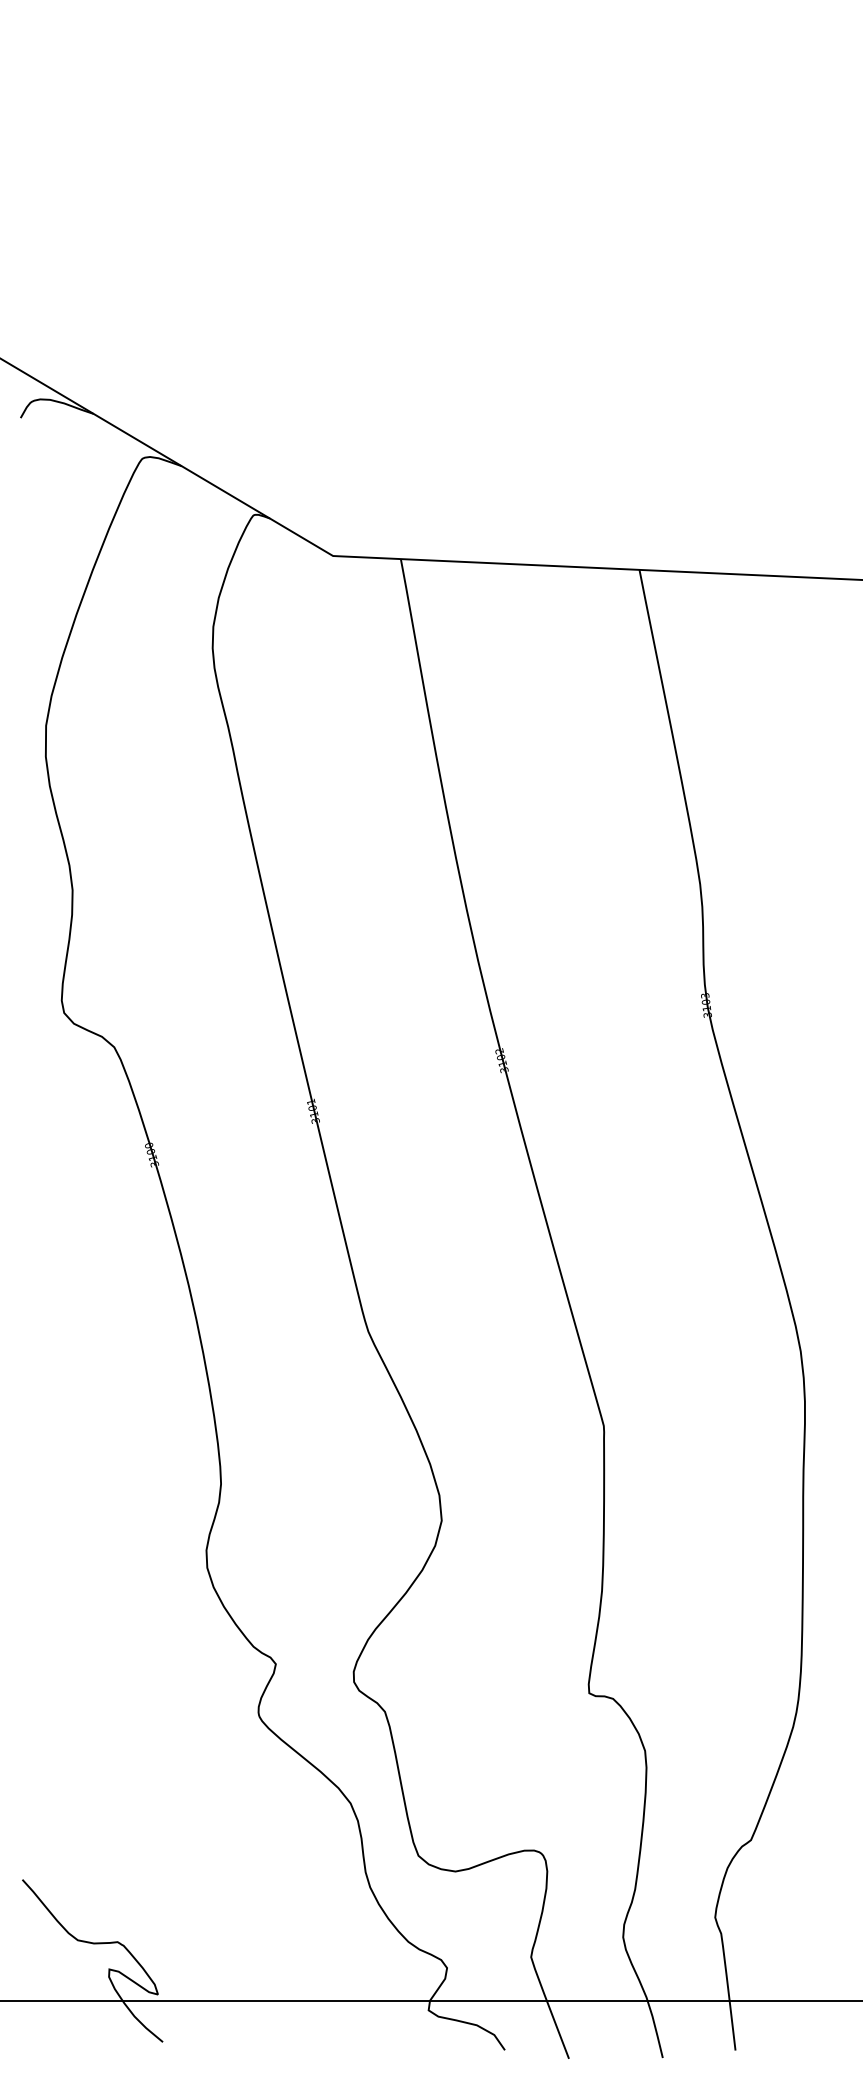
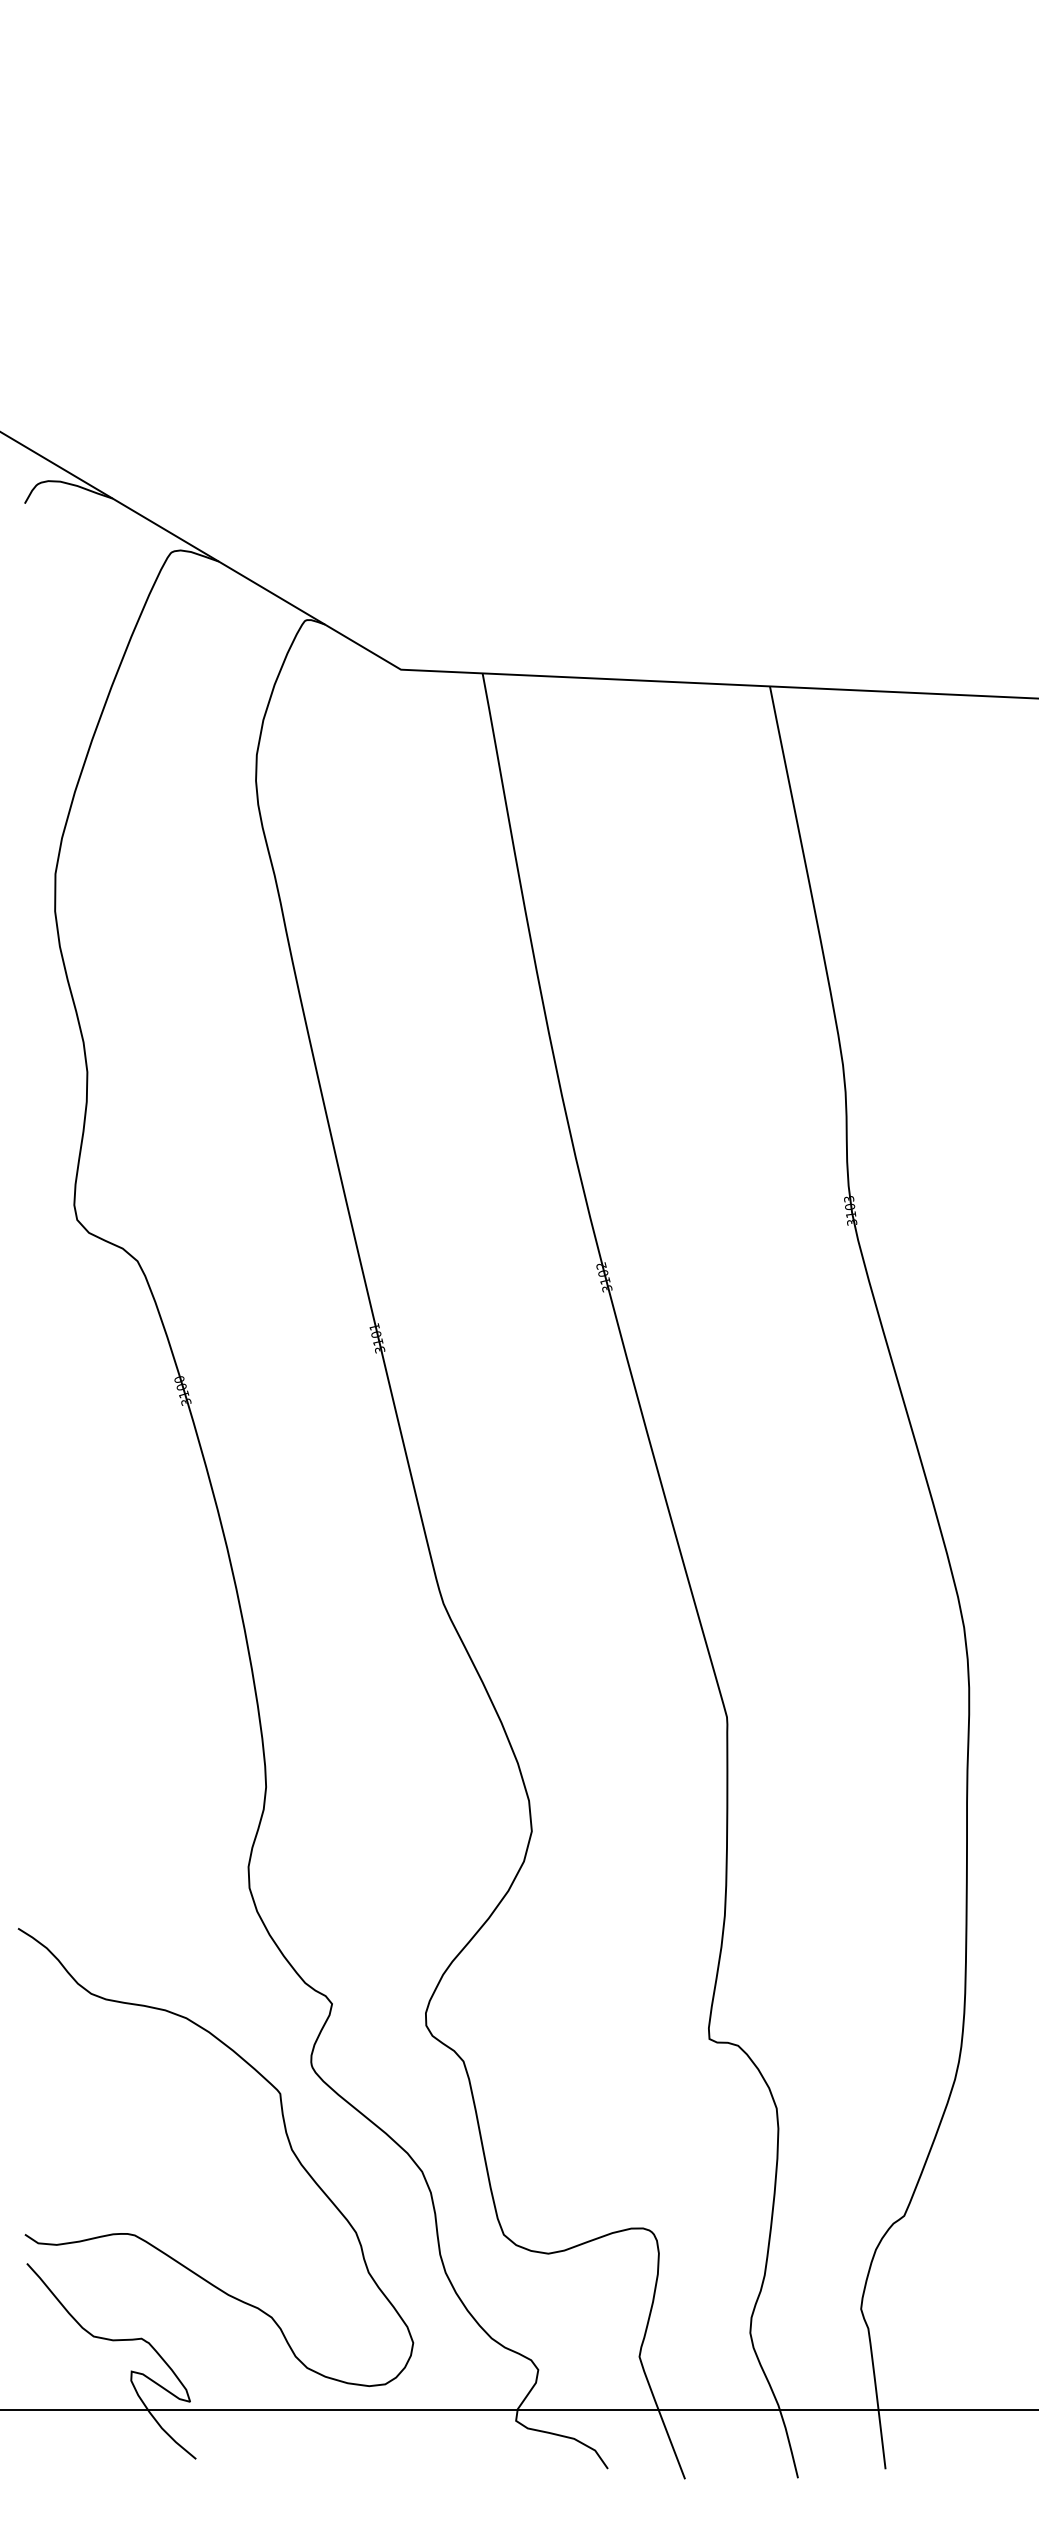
curve: (237, 1772) -> (285, 2134), added

